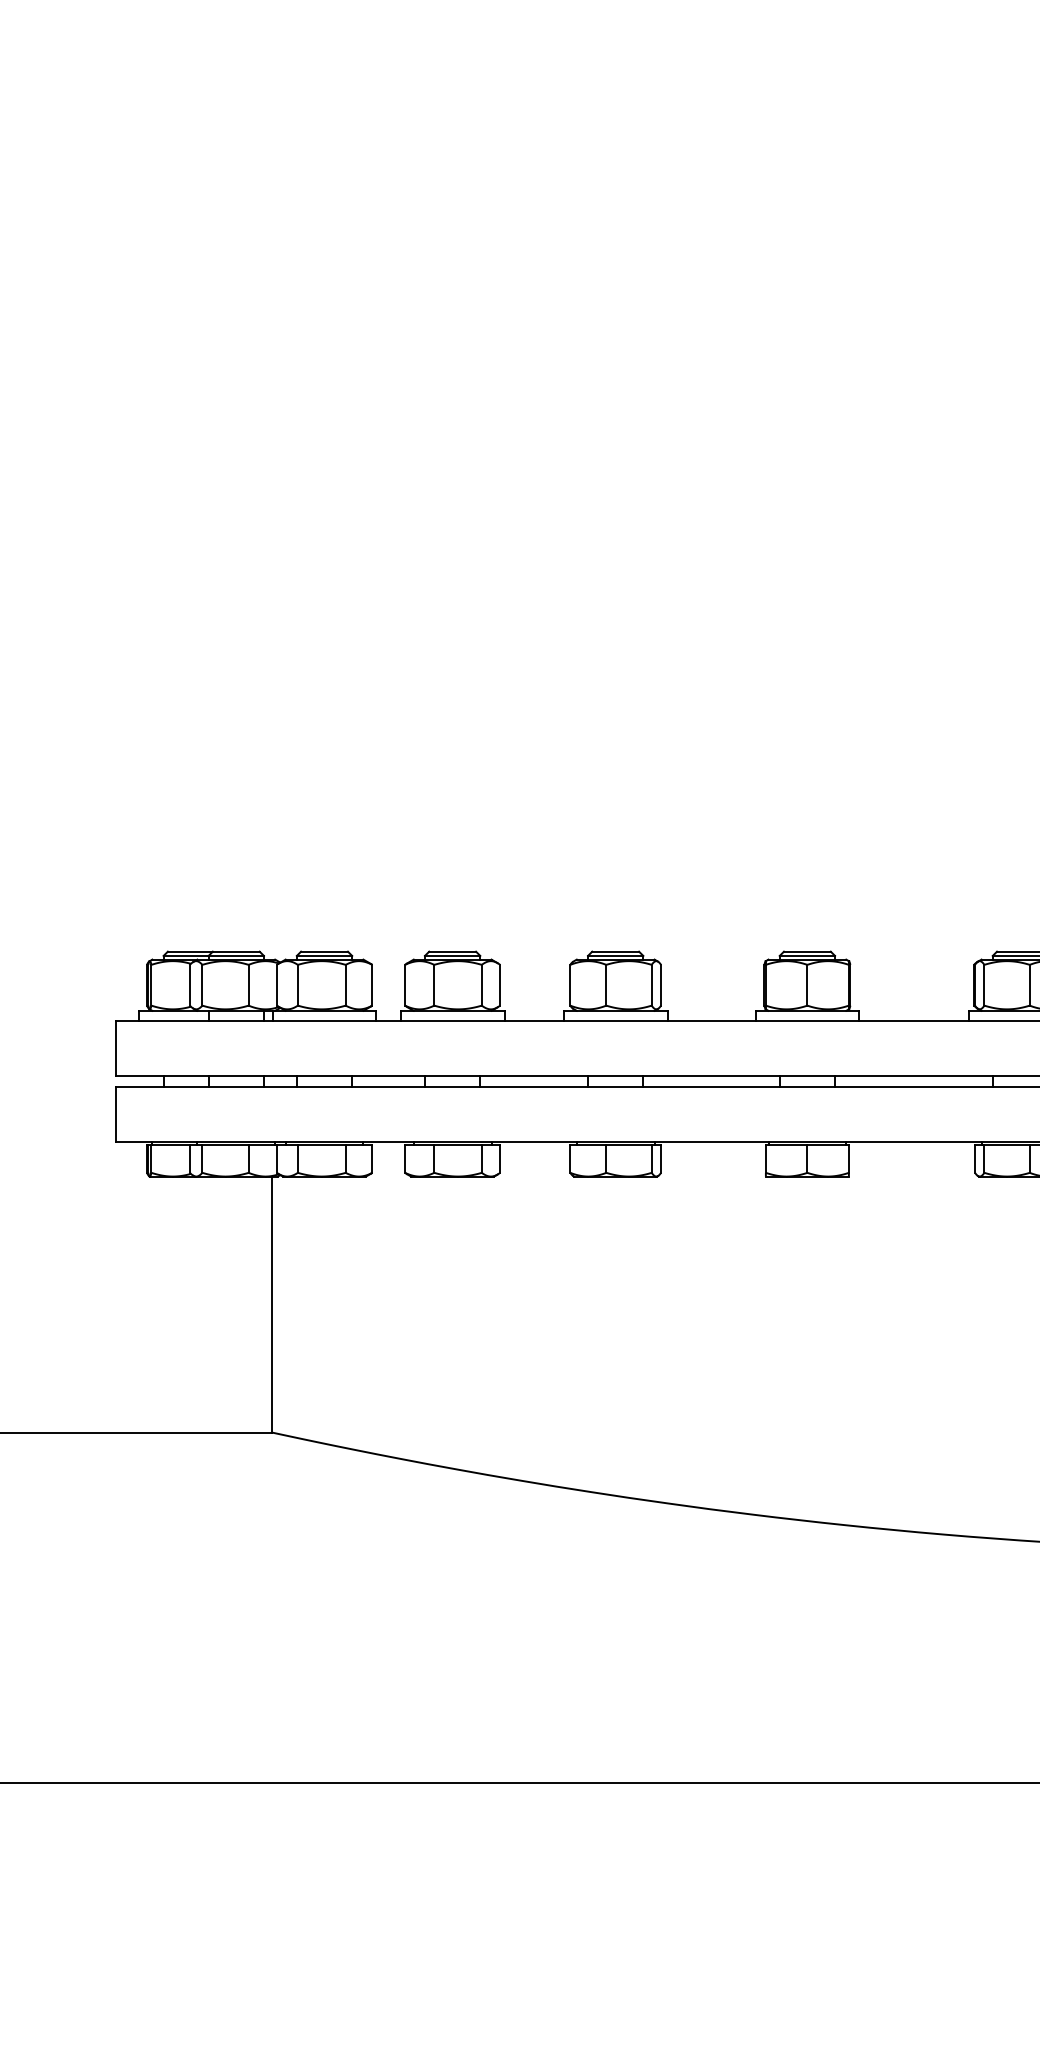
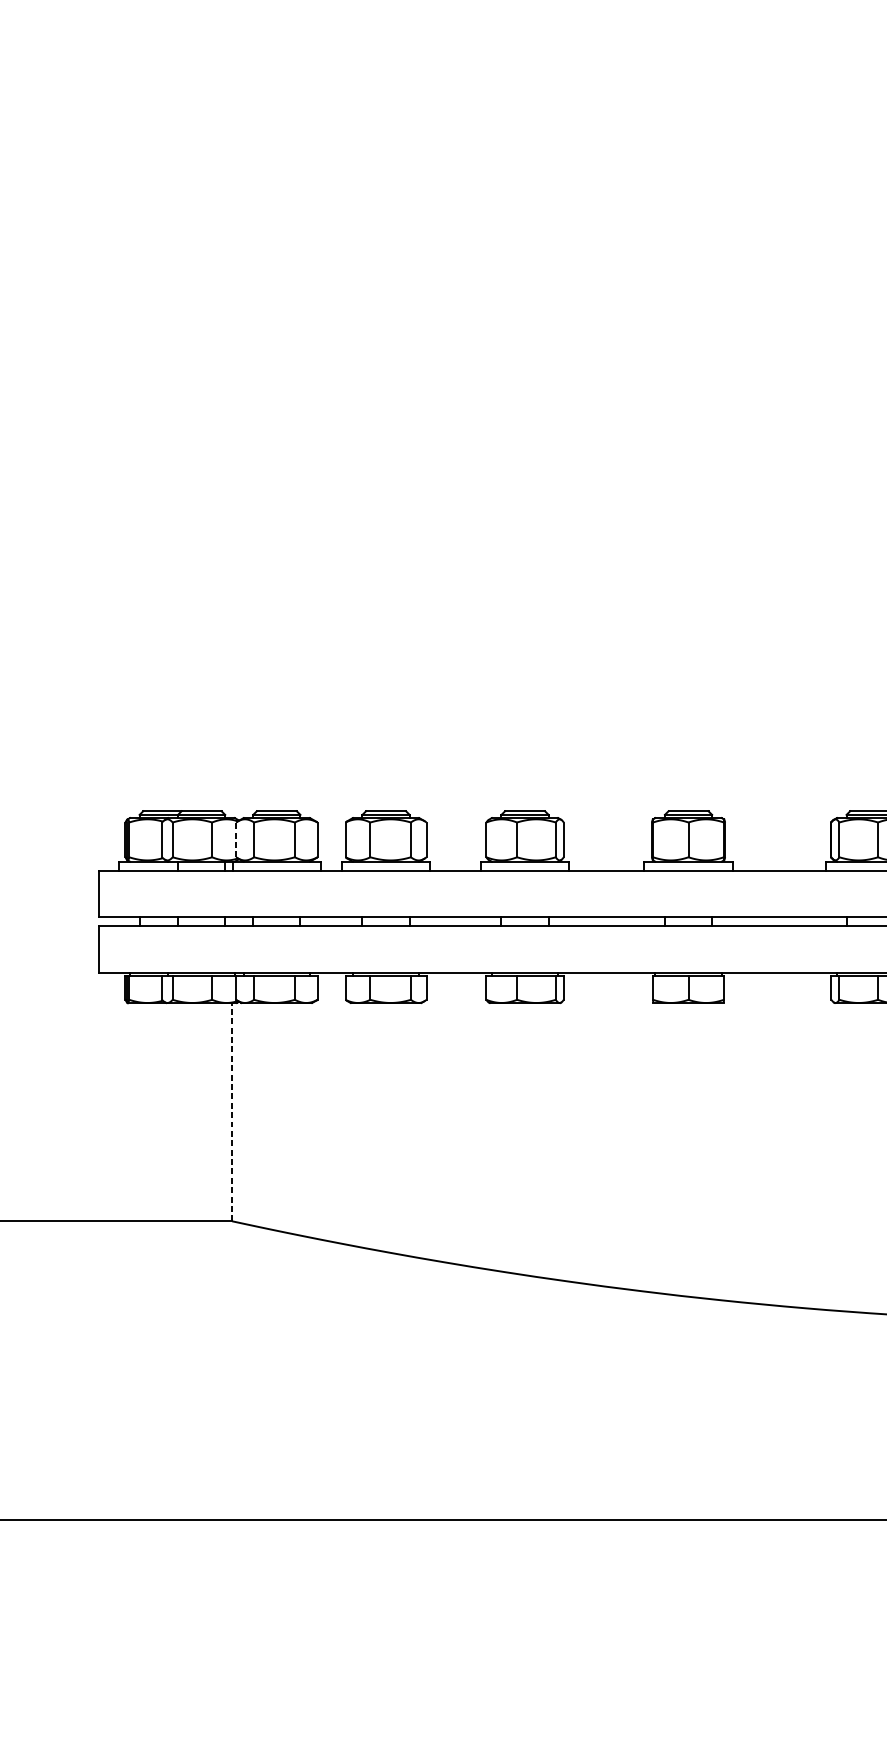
line: (276, 984) -> (235, 839), solid -> dashed
line: (272, 1304) -> (232, 1112), solid -> dashed

